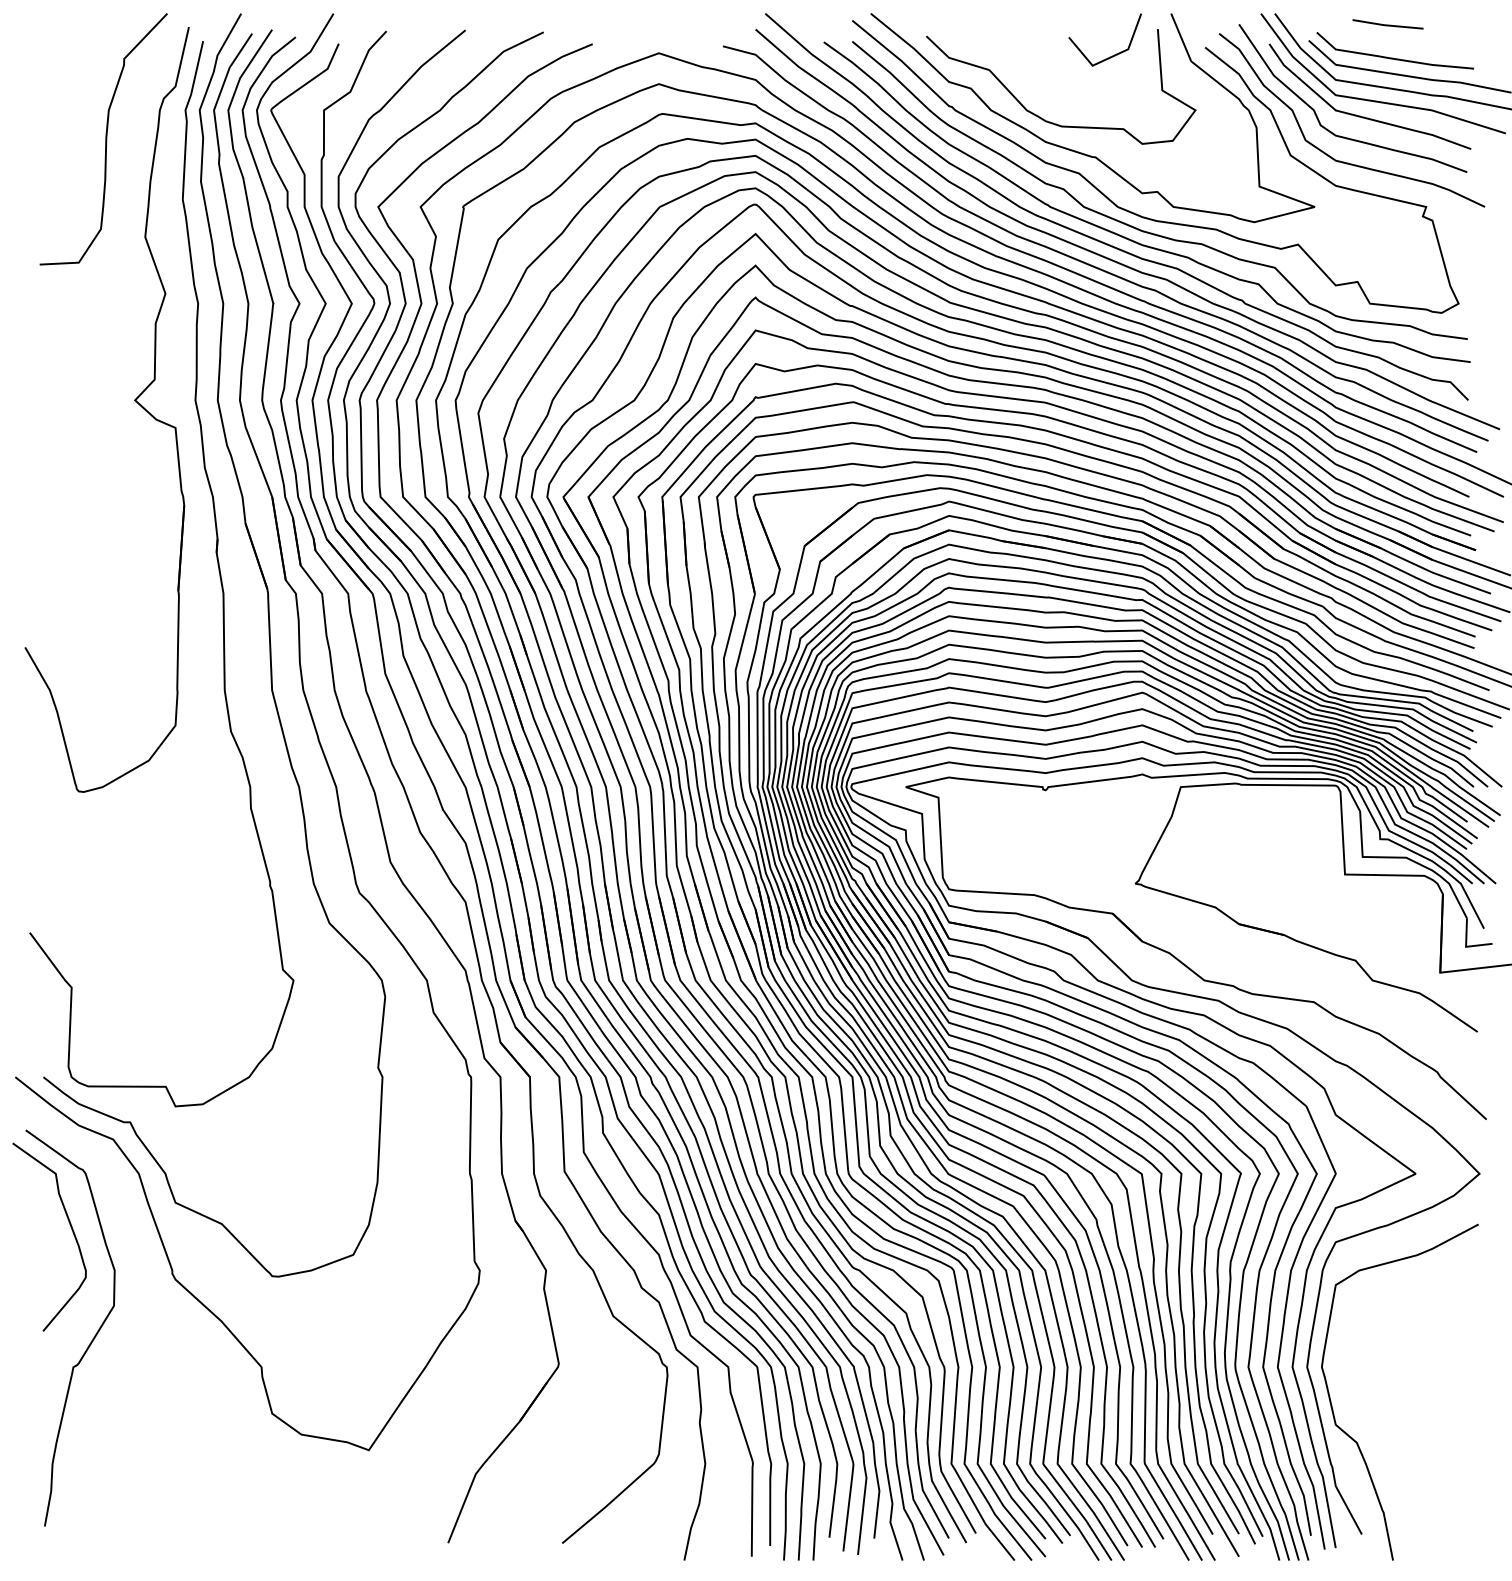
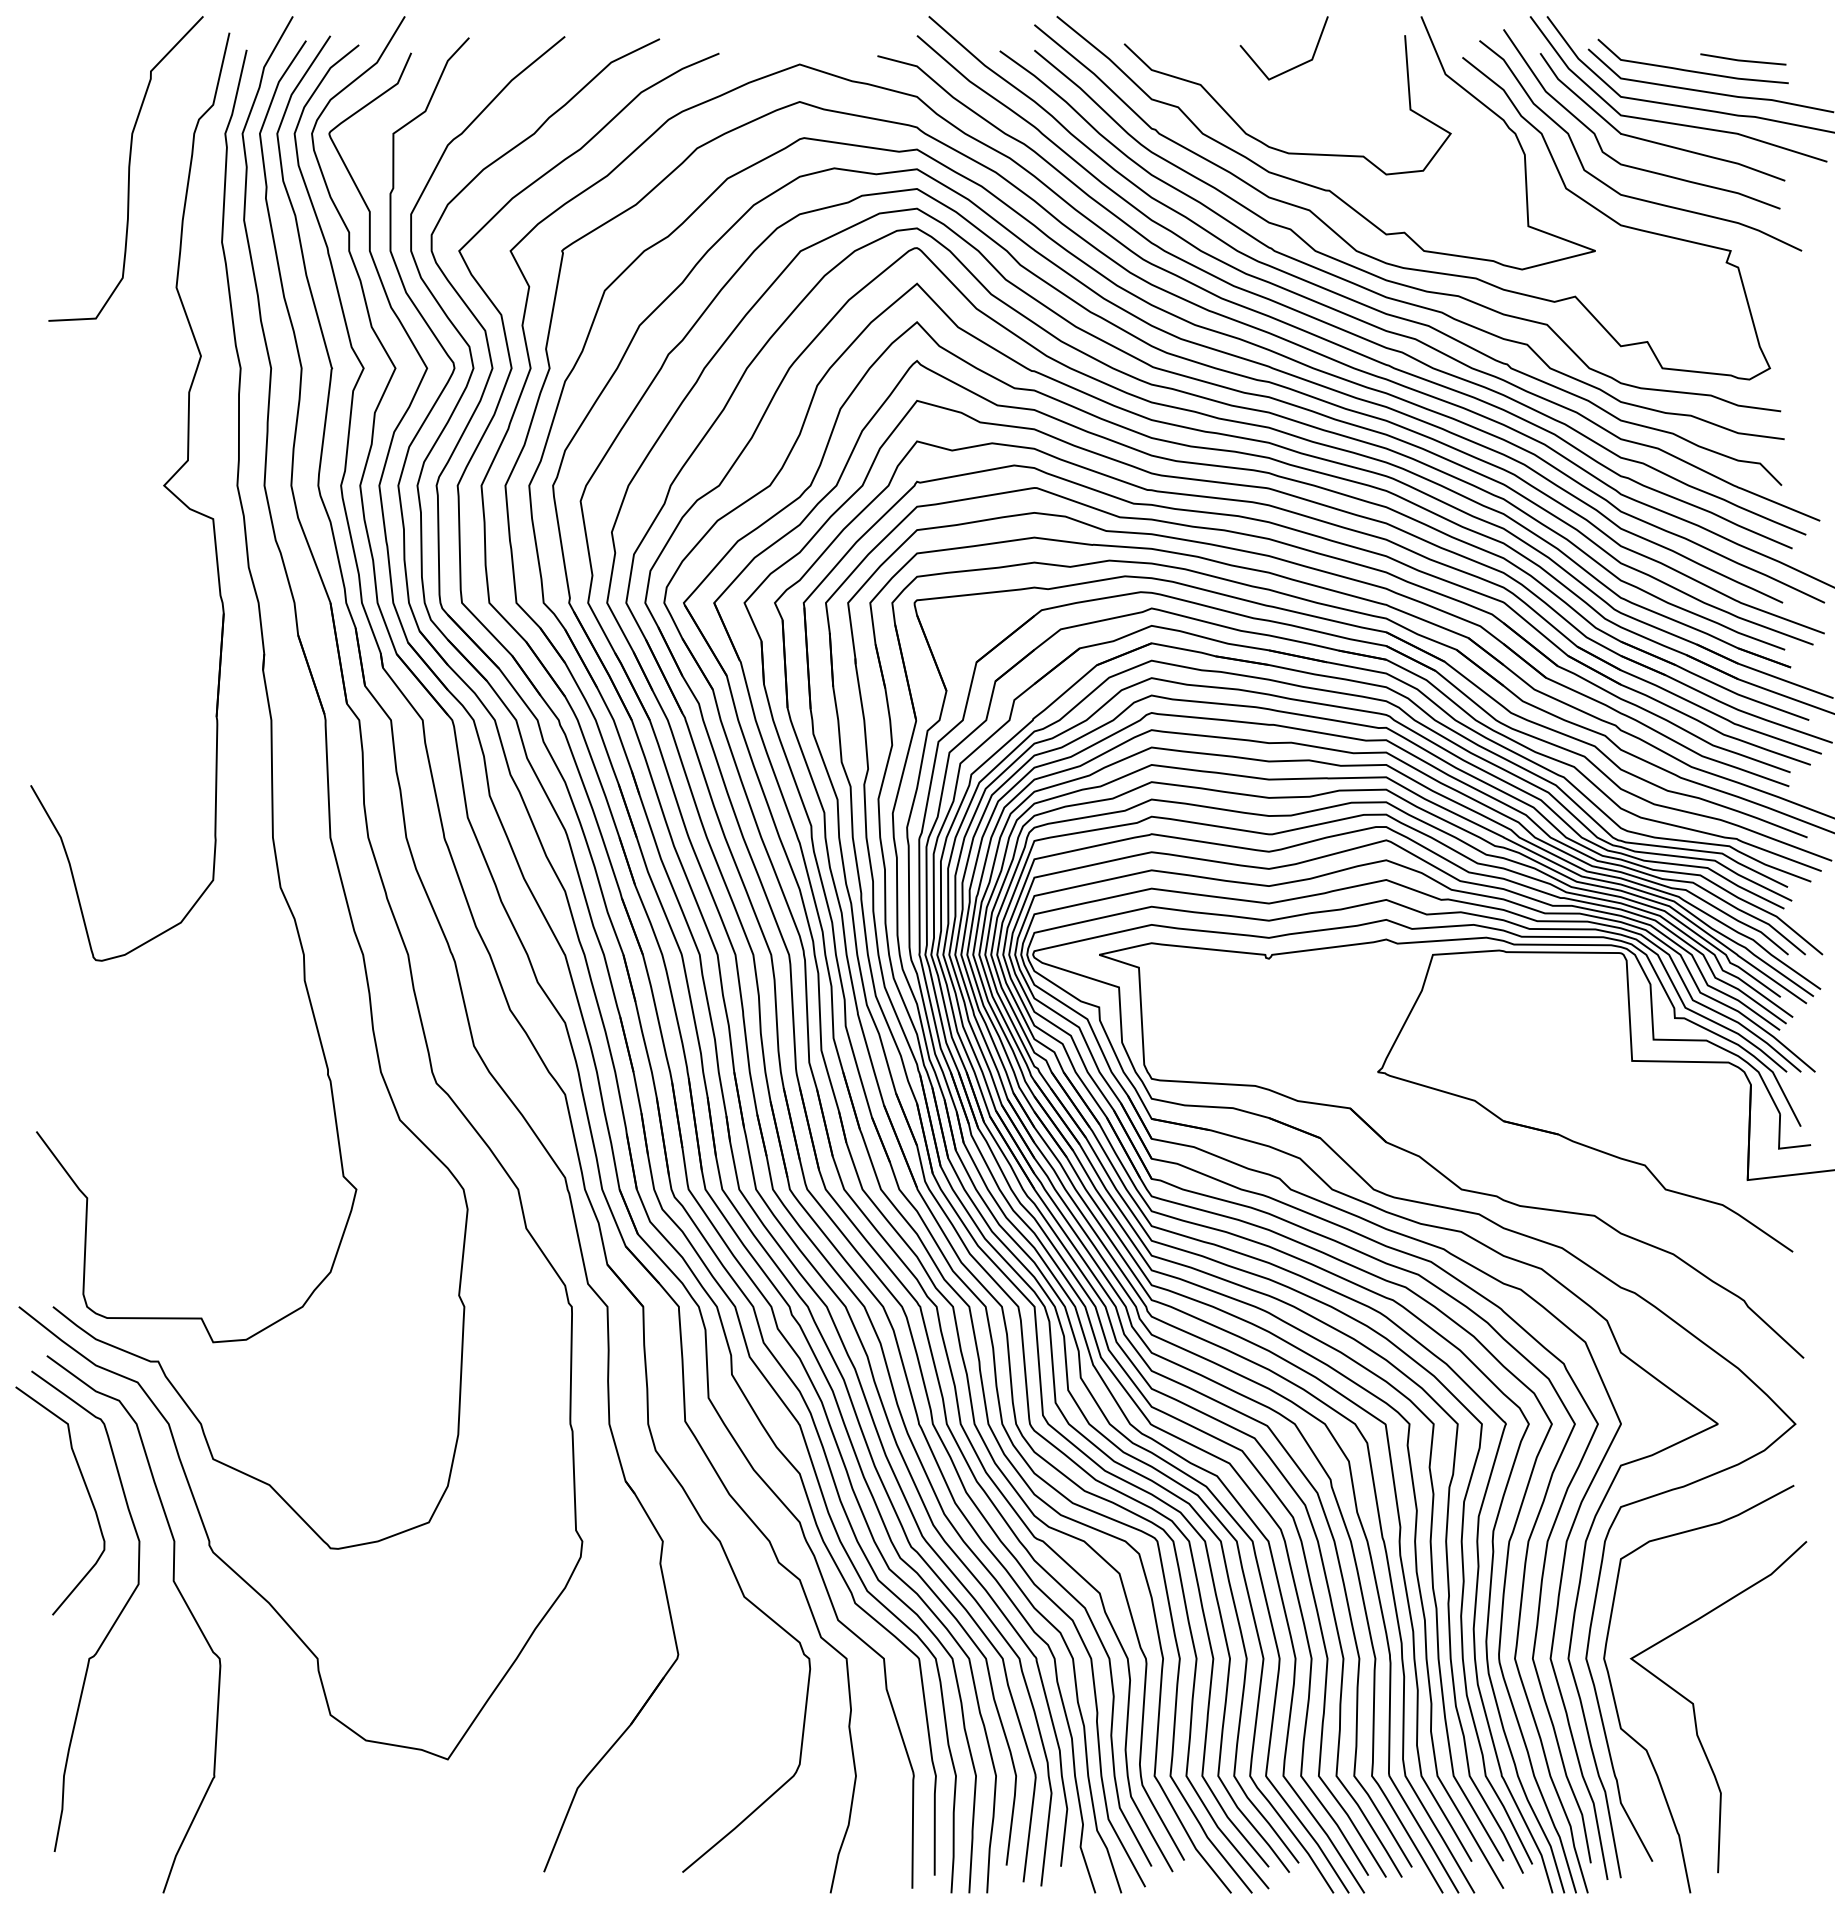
line: (1387, 24) -> (1742, 59), moved
line: (1112, 55) -> (1292, 67), moved
curve: (150, 1318) -> (182, 1599), added
curve: (1397, 1411) -> (1695, 1712), added

